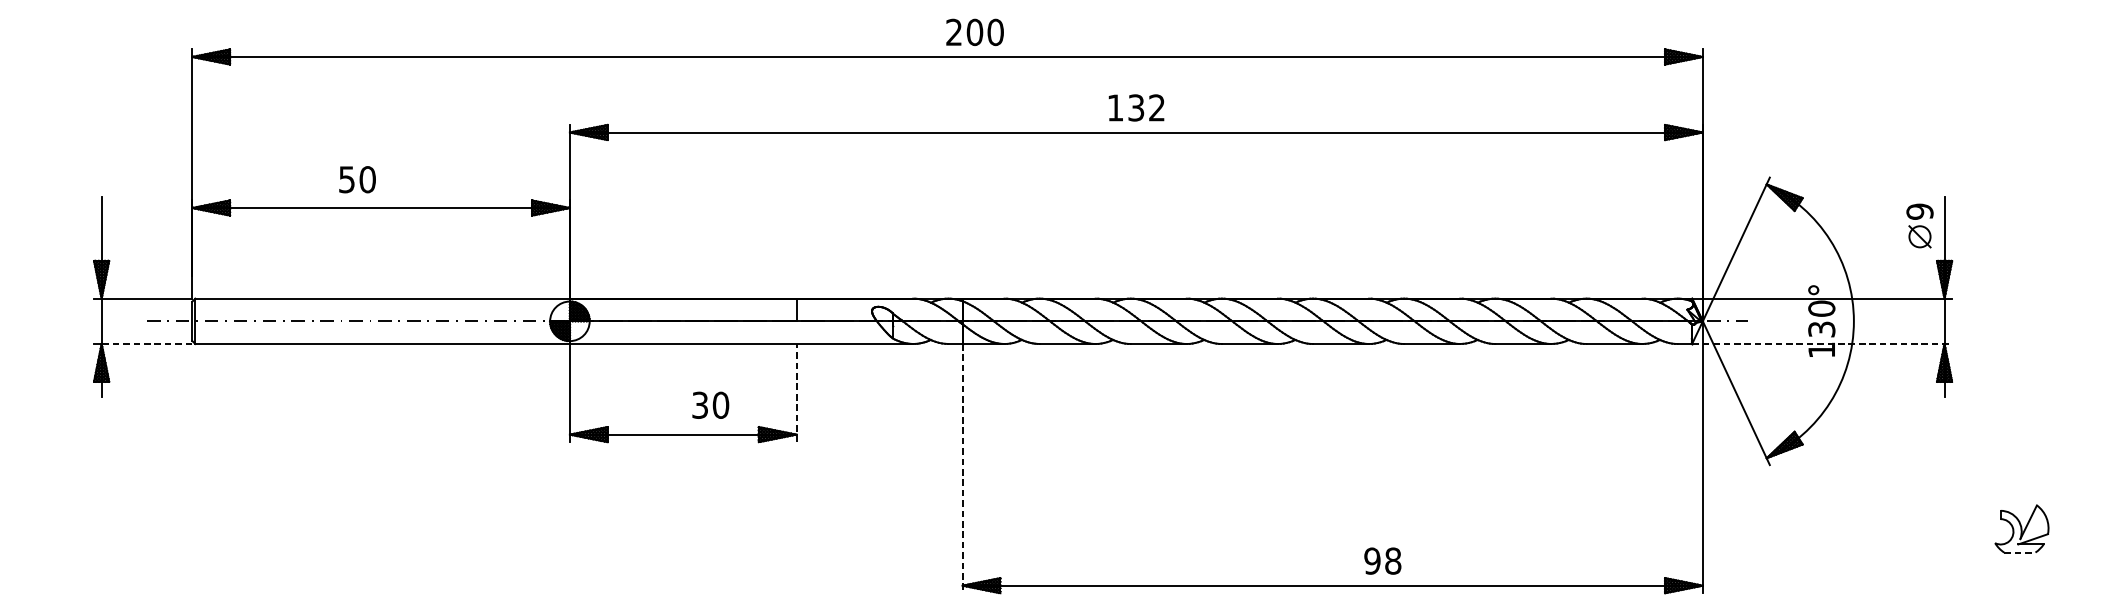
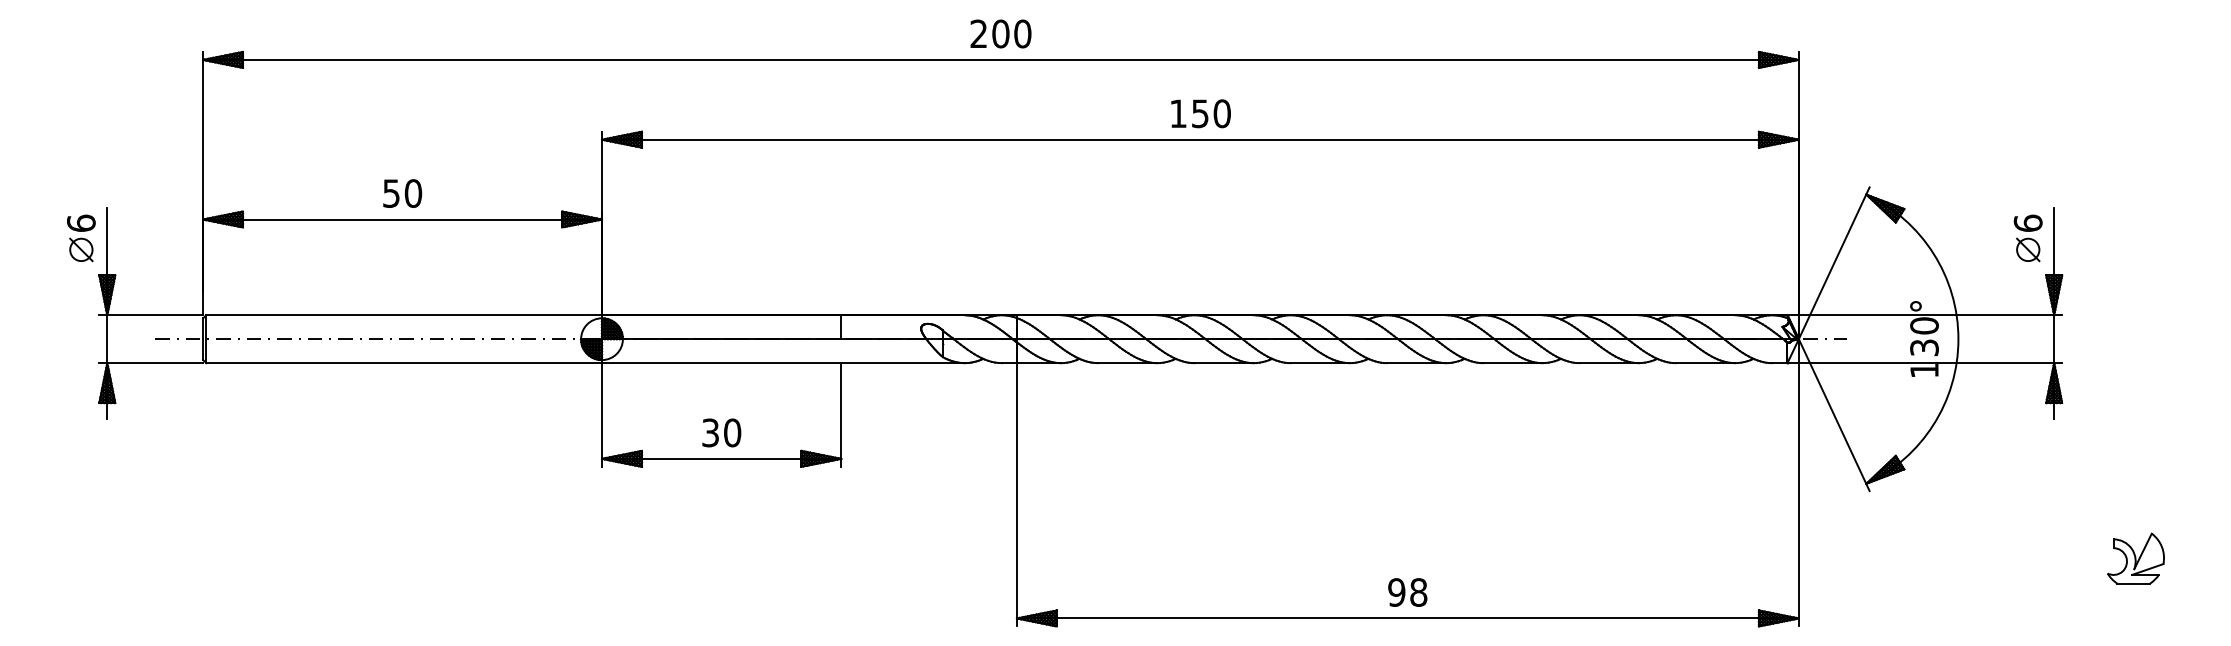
text: (974, 31) -> (1000, 33), moved
text: (1146, 107) -> (1211, 113), 132 -> 150
text: (357, 179) -> (402, 193), moved
text: (1919, 211) -> (2027, 223), 9 -> 6
part: (77, 226) -> (81, 238), added
line: (147, 344) -> (155, 363), dashed -> solid
line: (1822, 344) -> (1925, 363), dashed -> solid
line: (796, 393) -> (841, 415), dashed -> solid
text: (710, 404) -> (721, 432), moved
line: (962, 468) -> (1016, 494), dashed -> solid
line: (2019, 552) -> (2133, 583), dashed -> solid
text: (1382, 561) -> (1407, 592), moved

